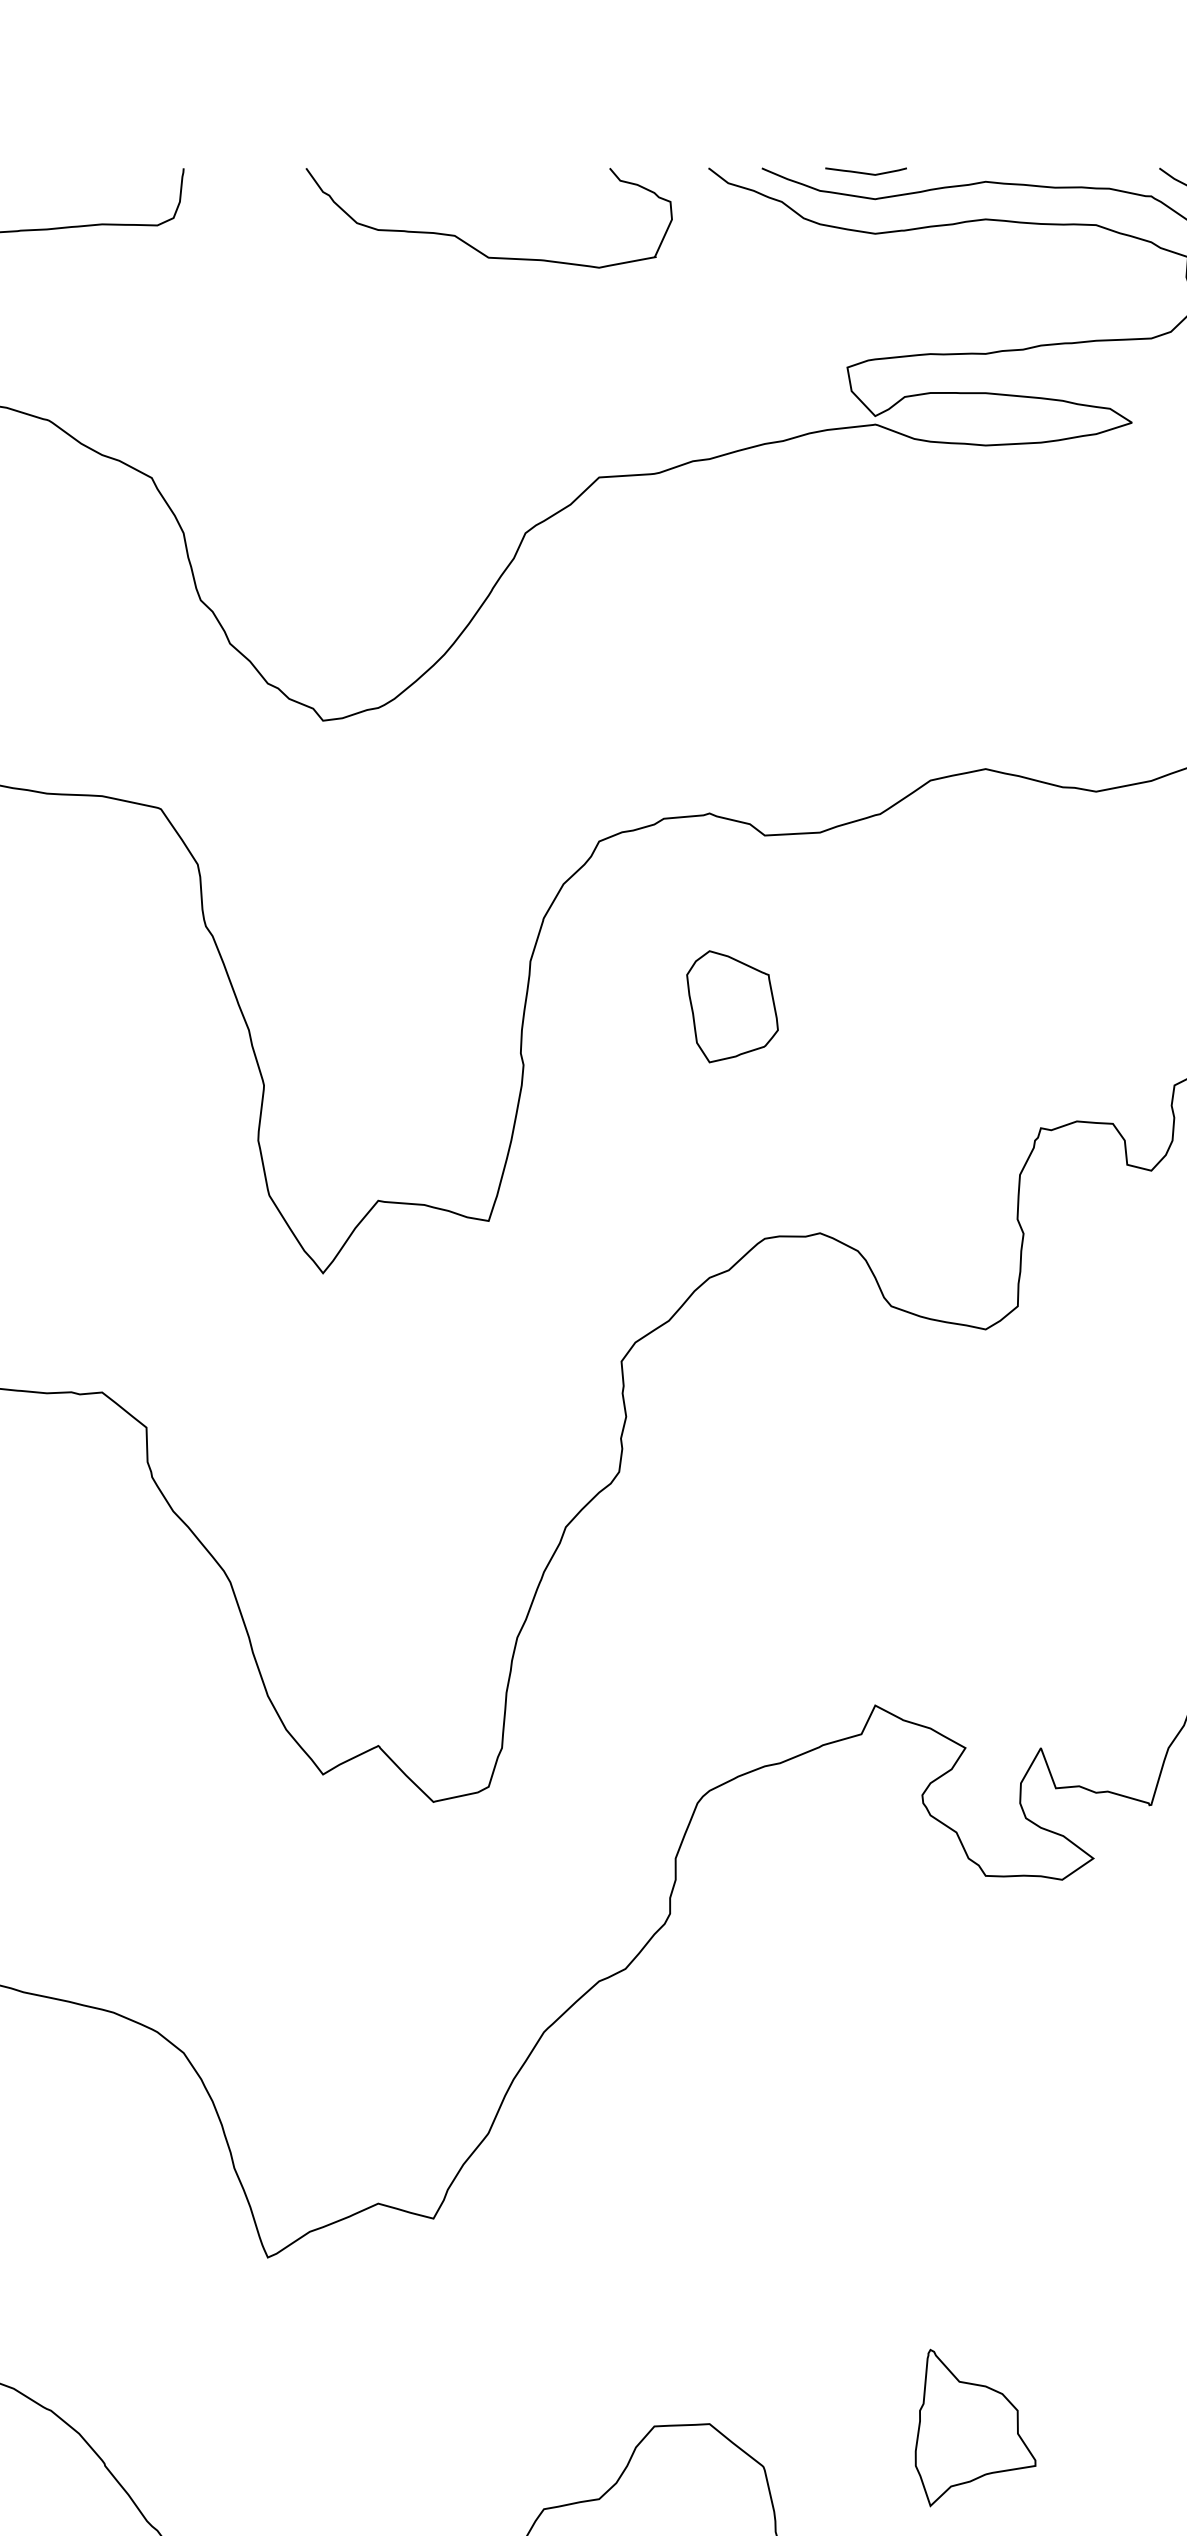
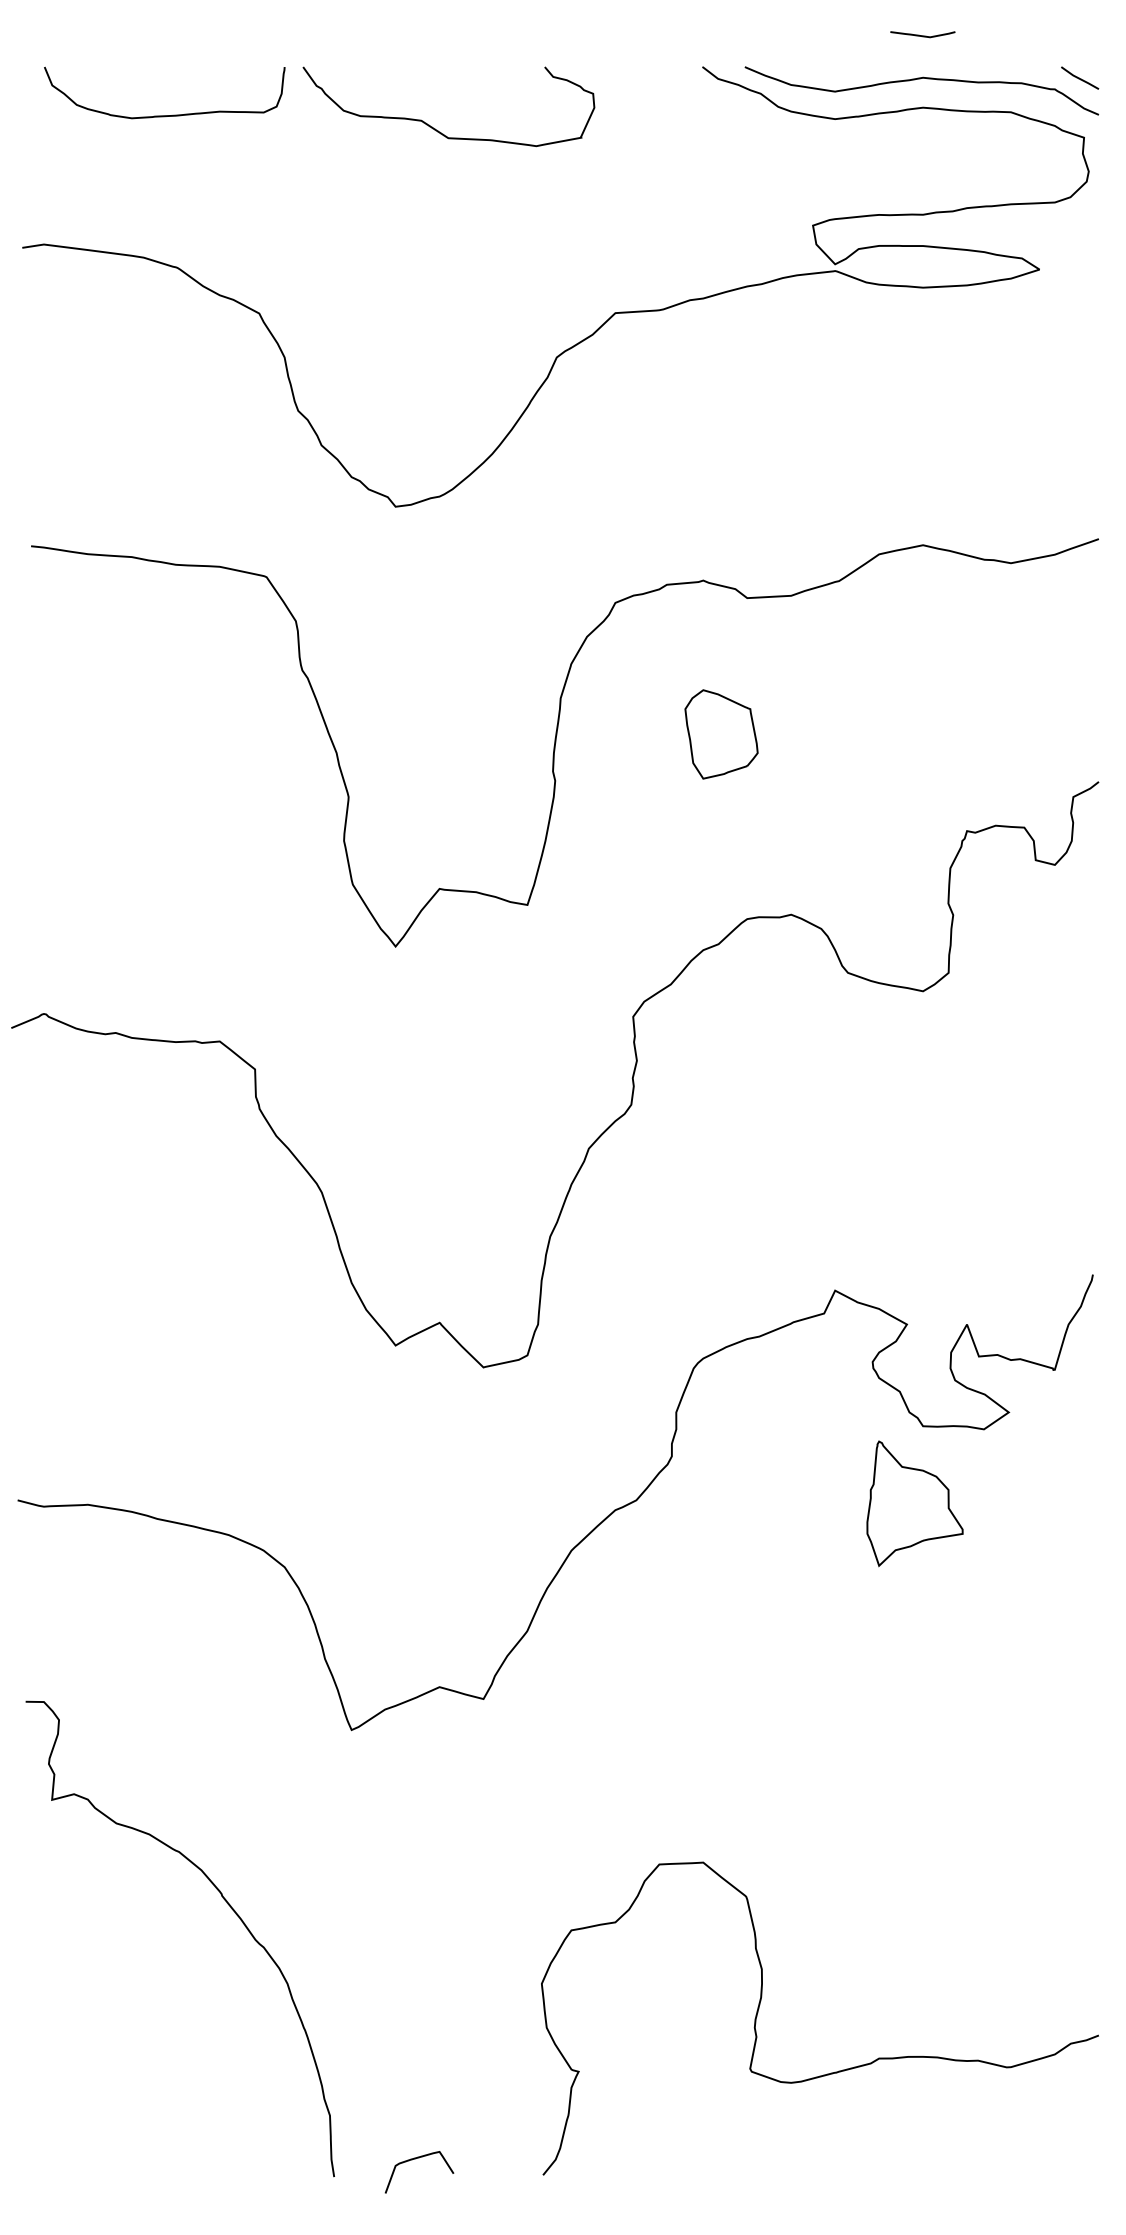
curve: (865, 172) -> (922, 35), moved
curve: (472, 245) -> (435, 128), moved
part: (974, 2427) -> (914, 1503), moved

